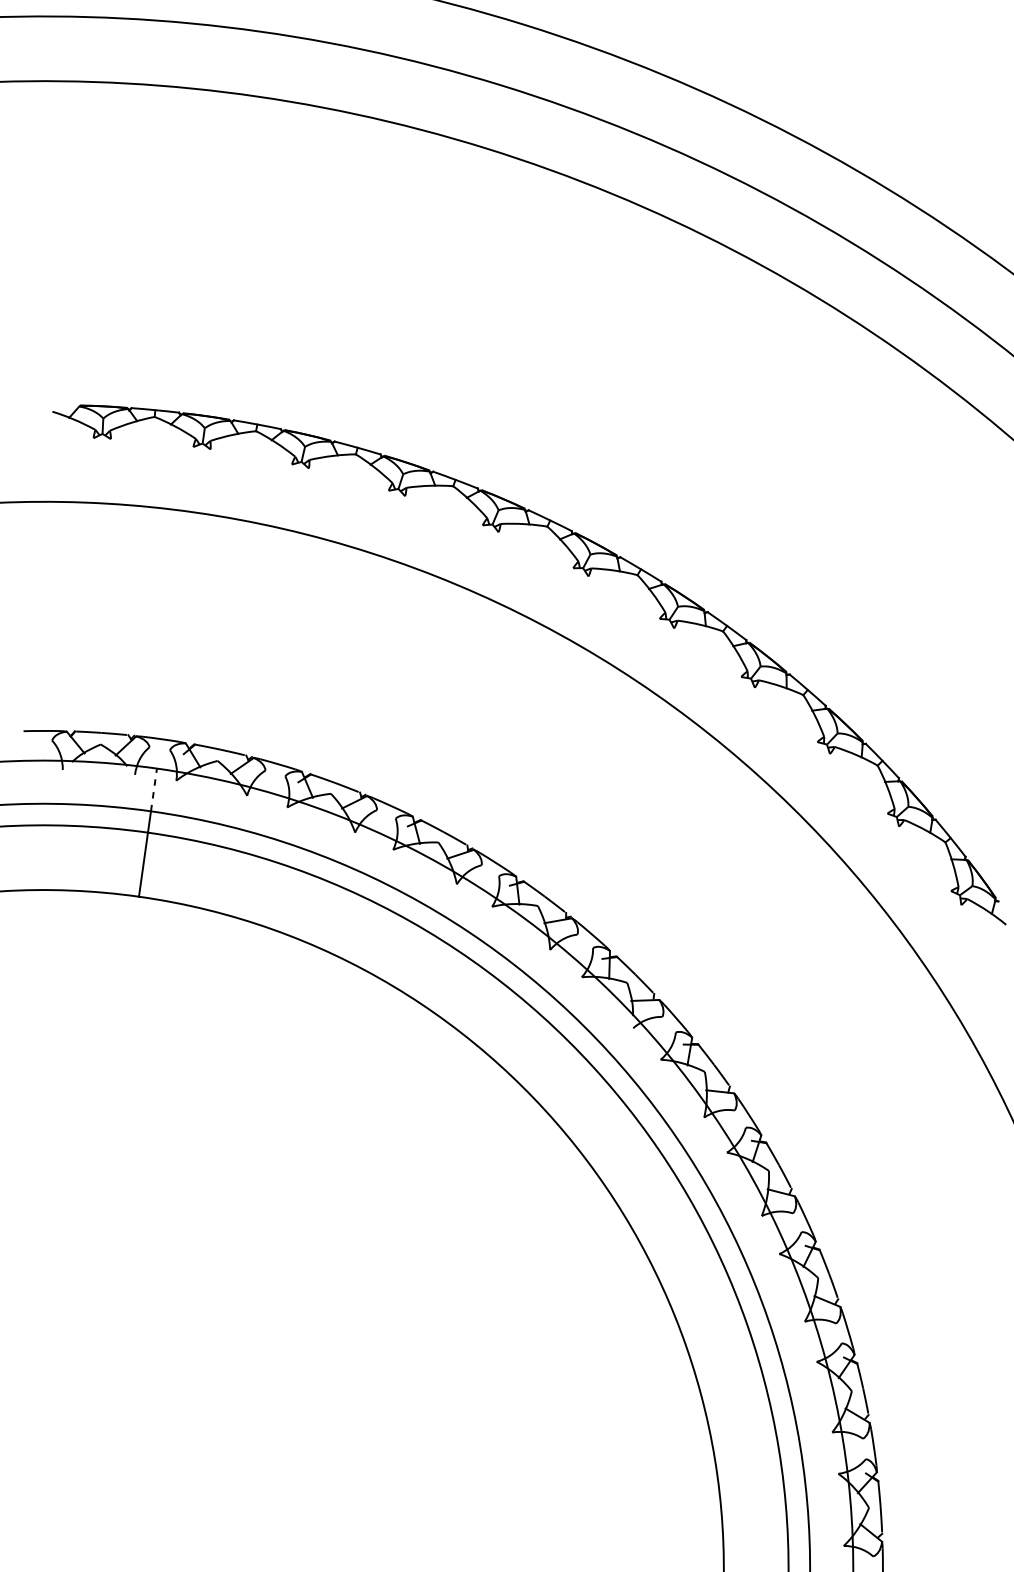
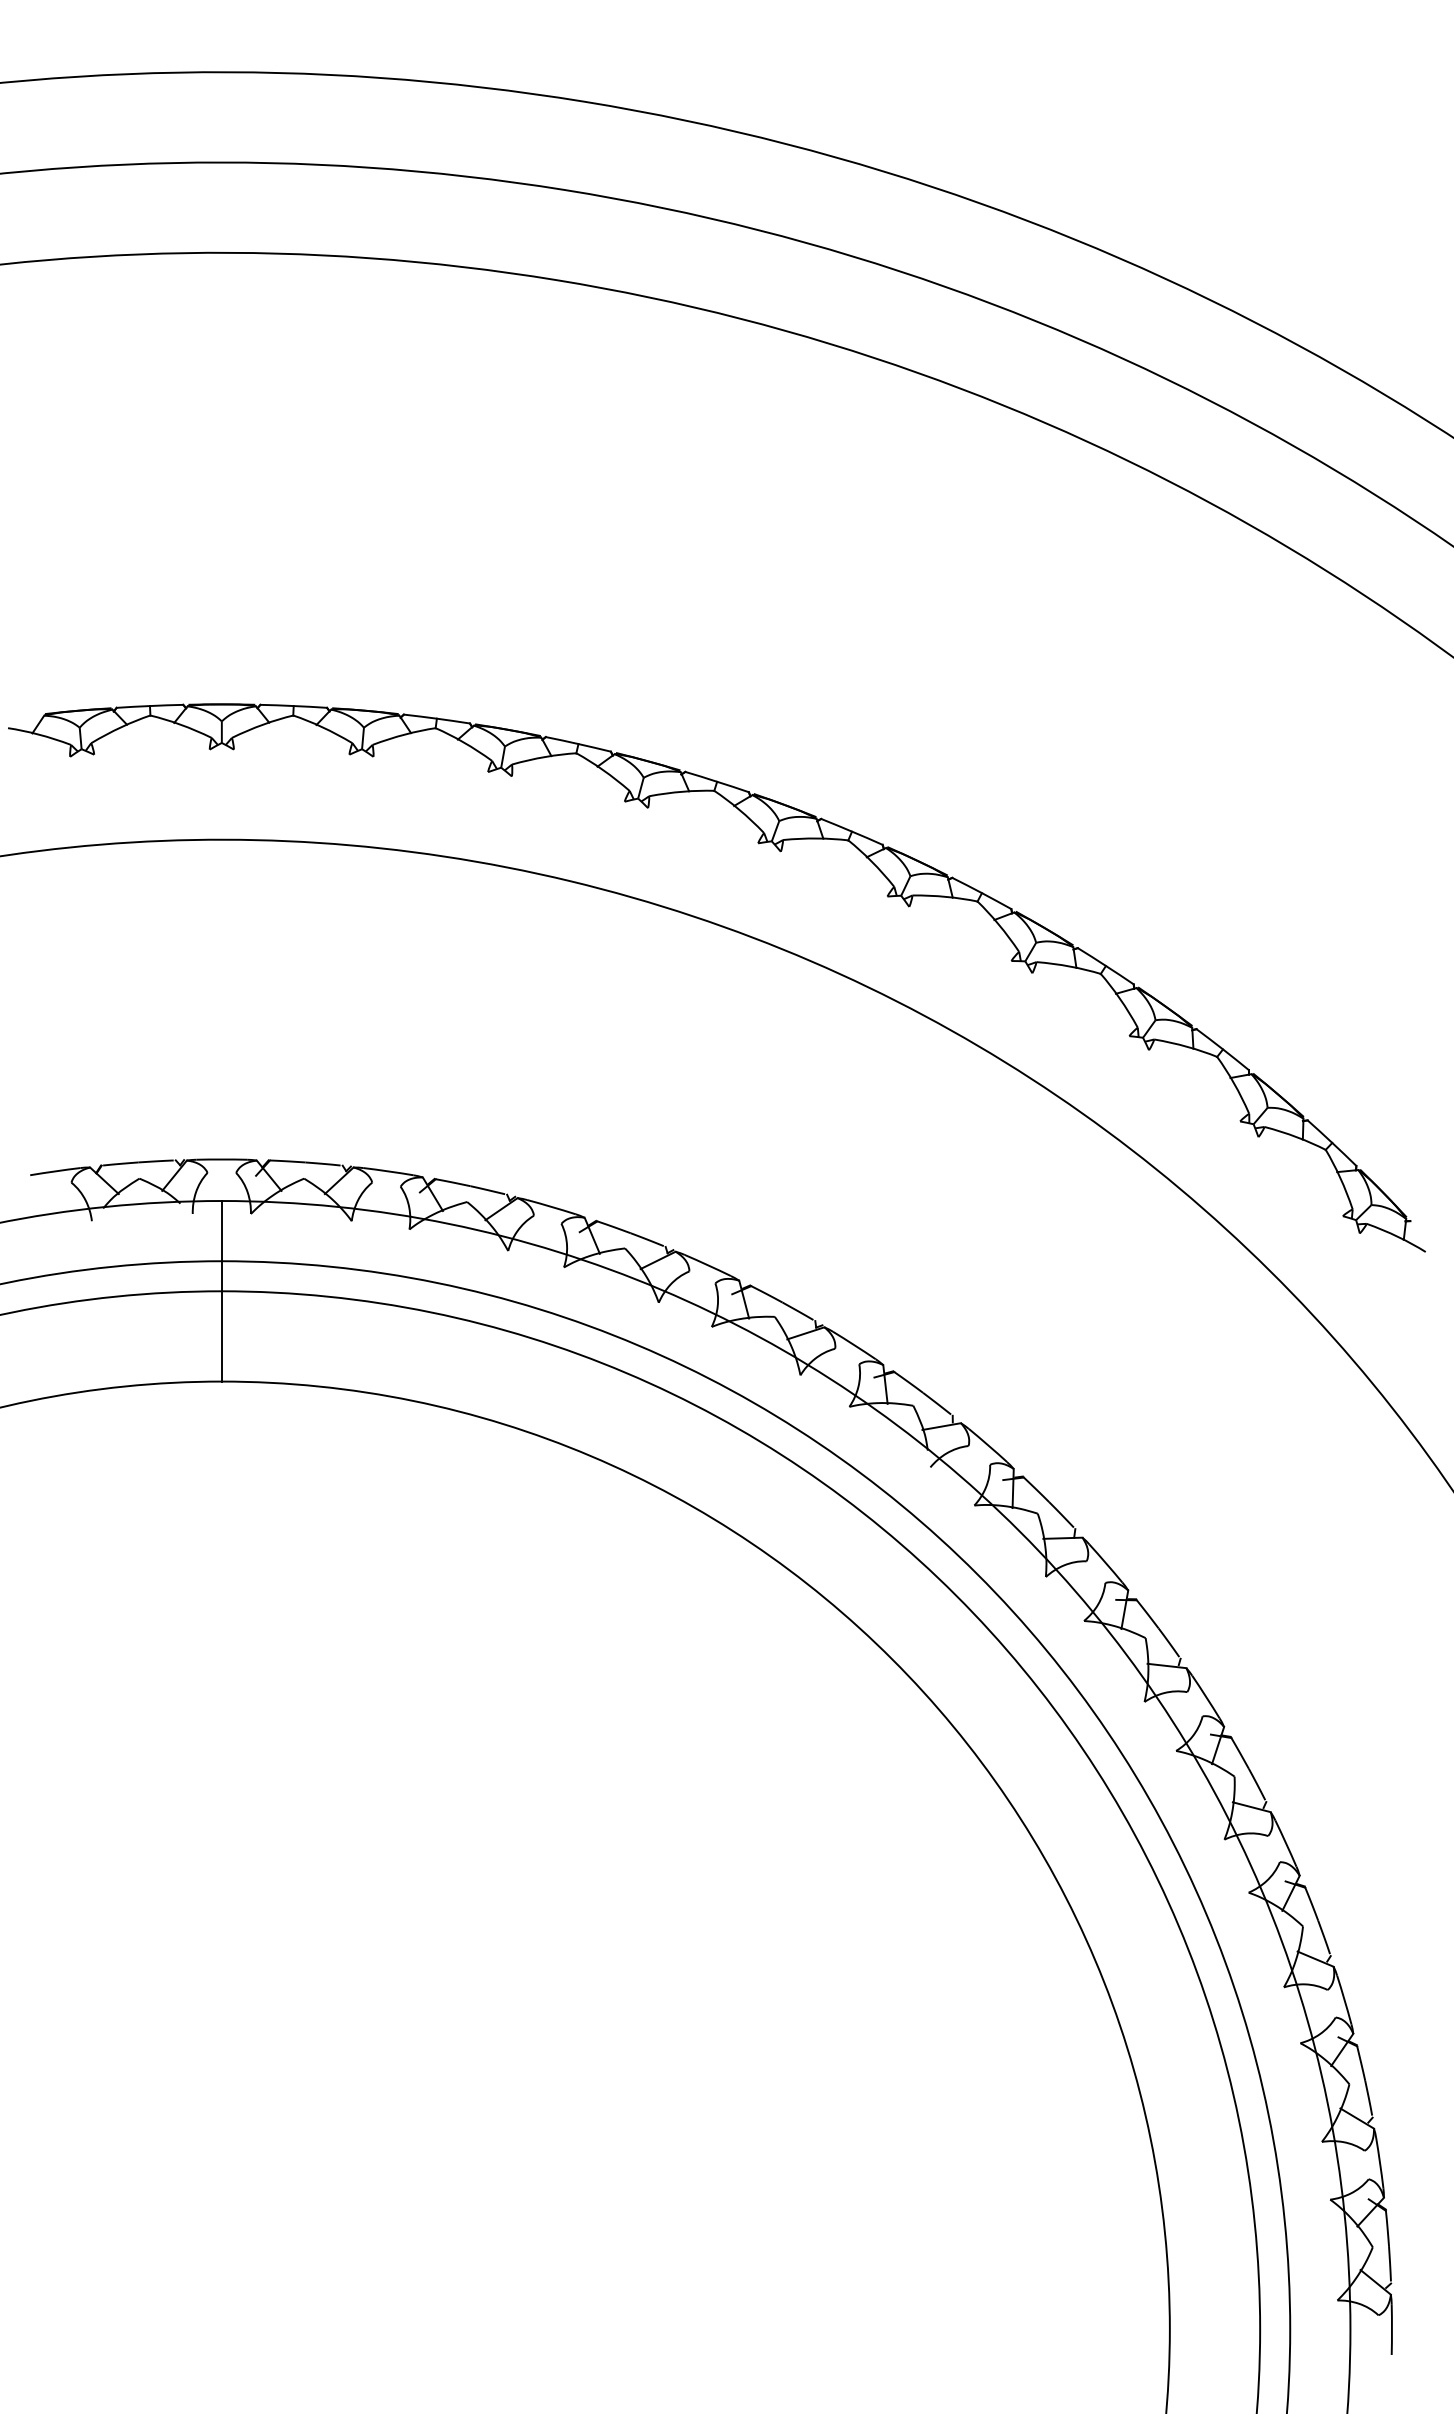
line: (153, 789) -> (221, 1230), dashed -> solid

